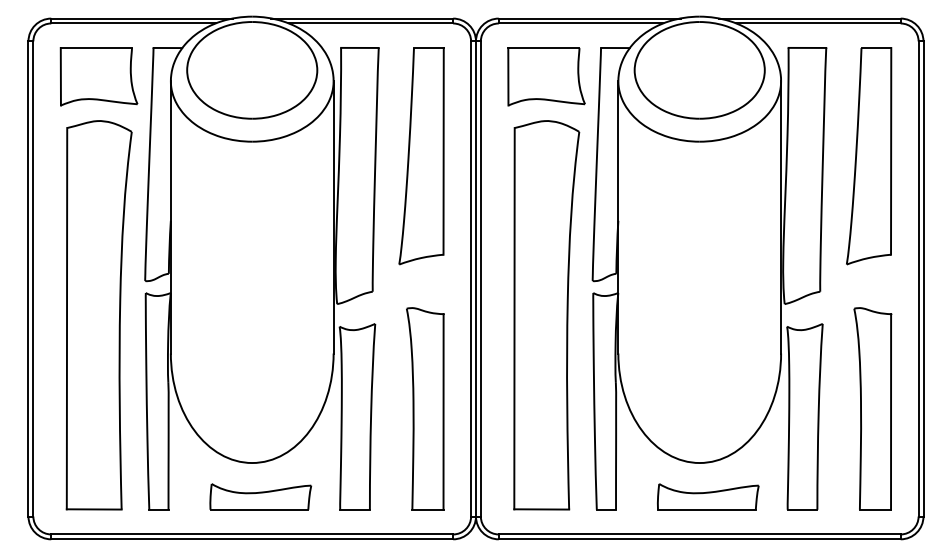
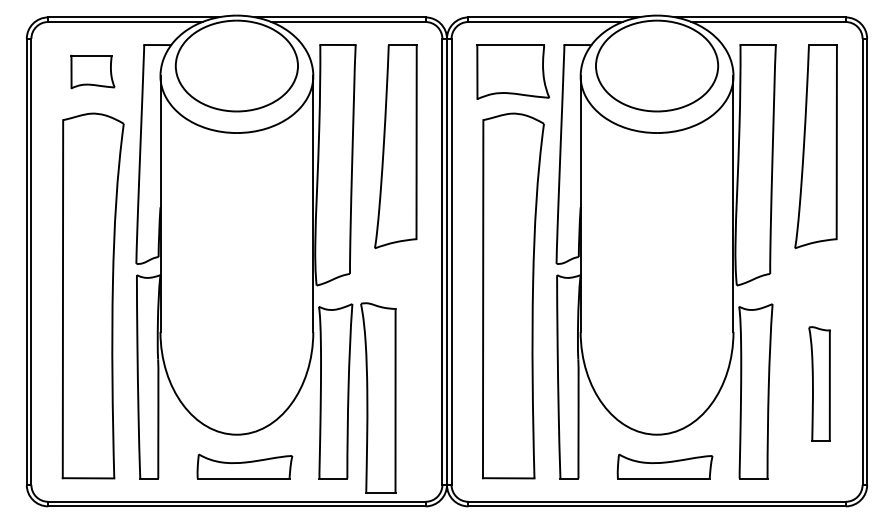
part: (98, 76) -> (92, 71), size x0.6
part: (425, 408) -> (378, 397), moved
part: (872, 408) -> (819, 383), size x0.6

